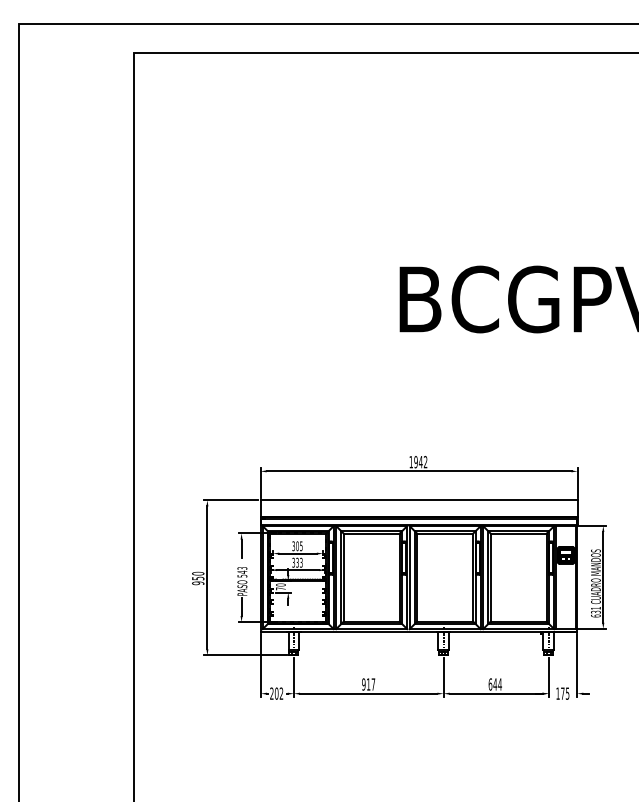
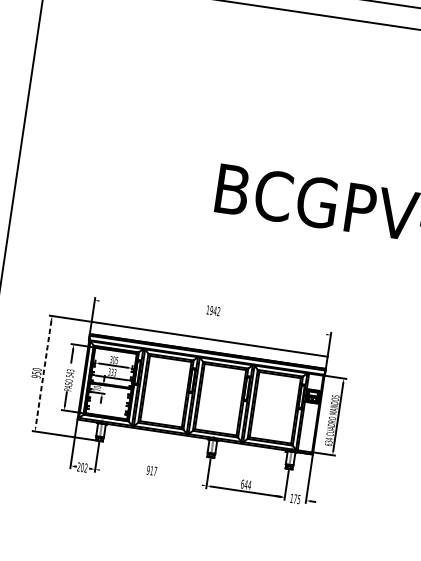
line: (418, 471) -> (212, 317), removed
line: (207, 578) -> (43, 374), solid -> dashed
text: (595, 607) -> (329, 438), 631 -> 634
line: (368, 693) -> (150, 477), removed

